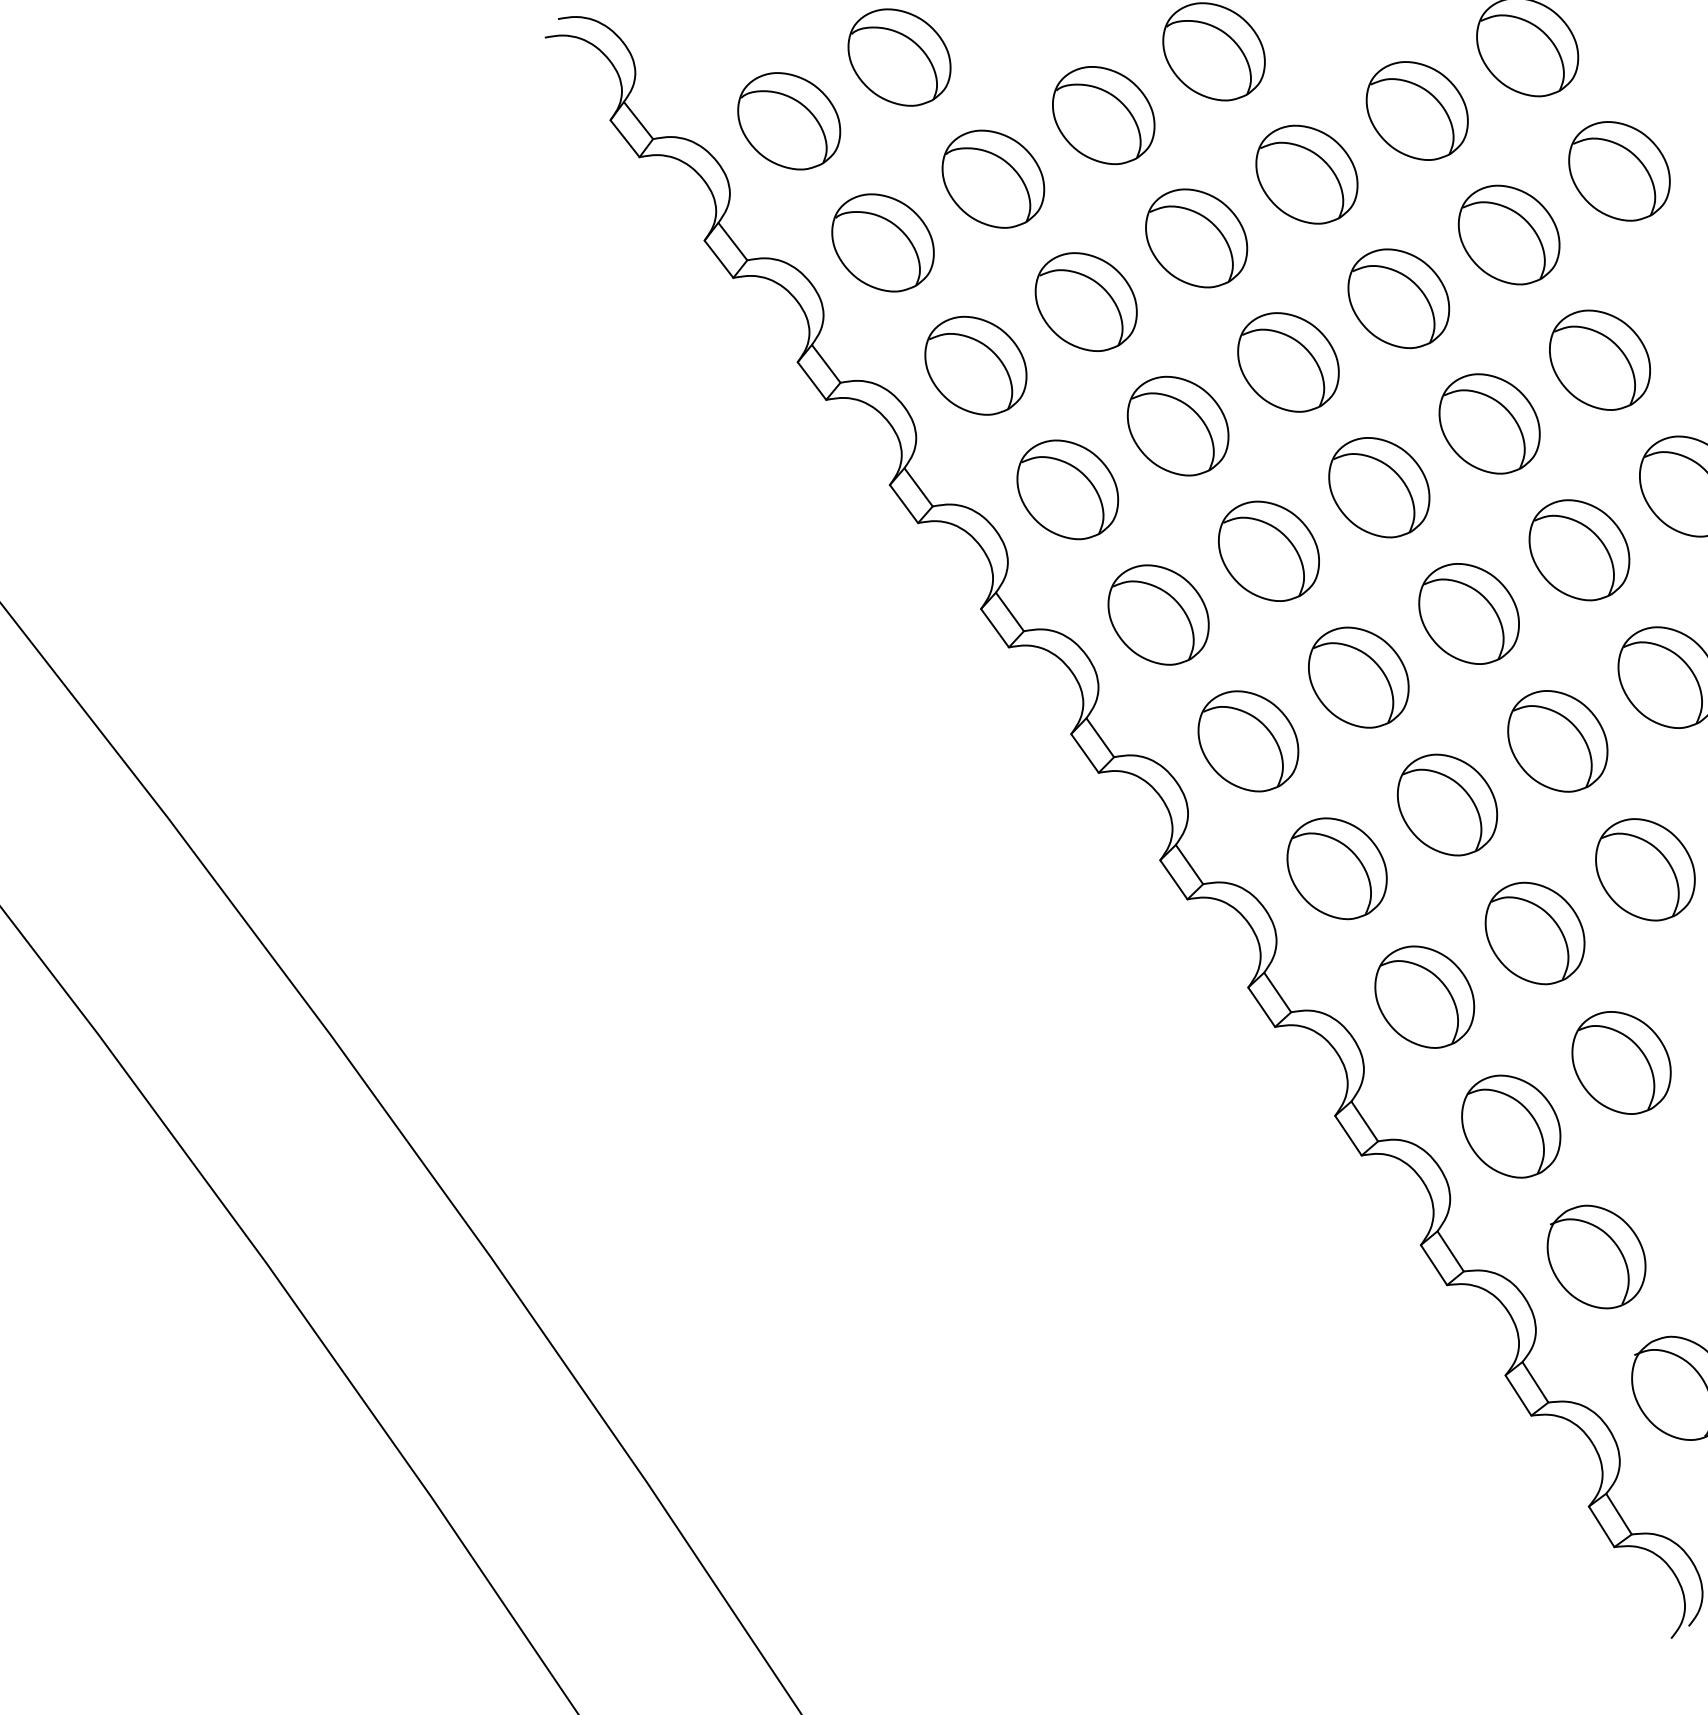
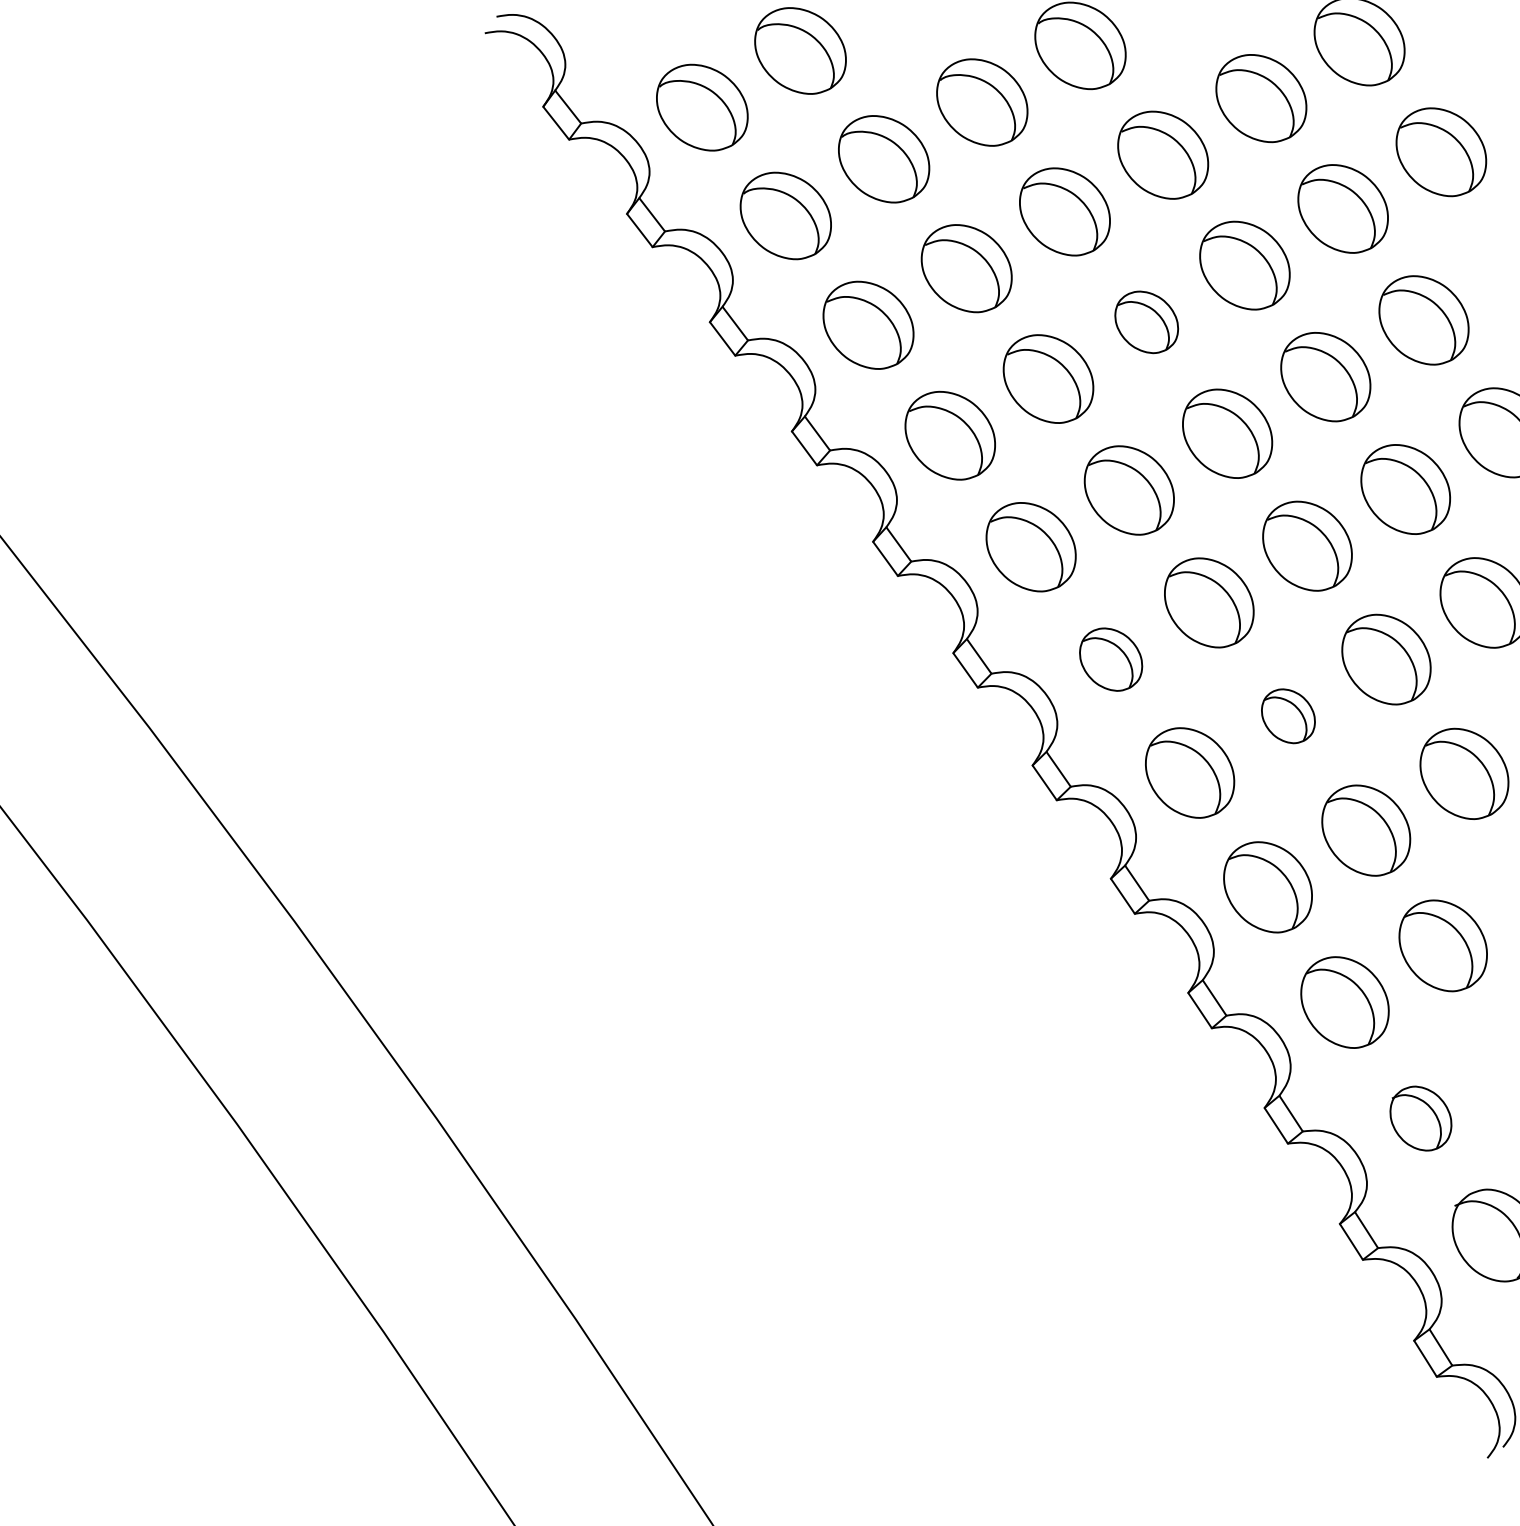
part: (1288, 362) -> (1146, 322), size x0.7
part: (1248, 741) -> (1111, 659), size x0.7
part: (1447, 804) -> (1288, 715), size x0.6
part: (1596, 1256) -> (1420, 1118), size x0.7

